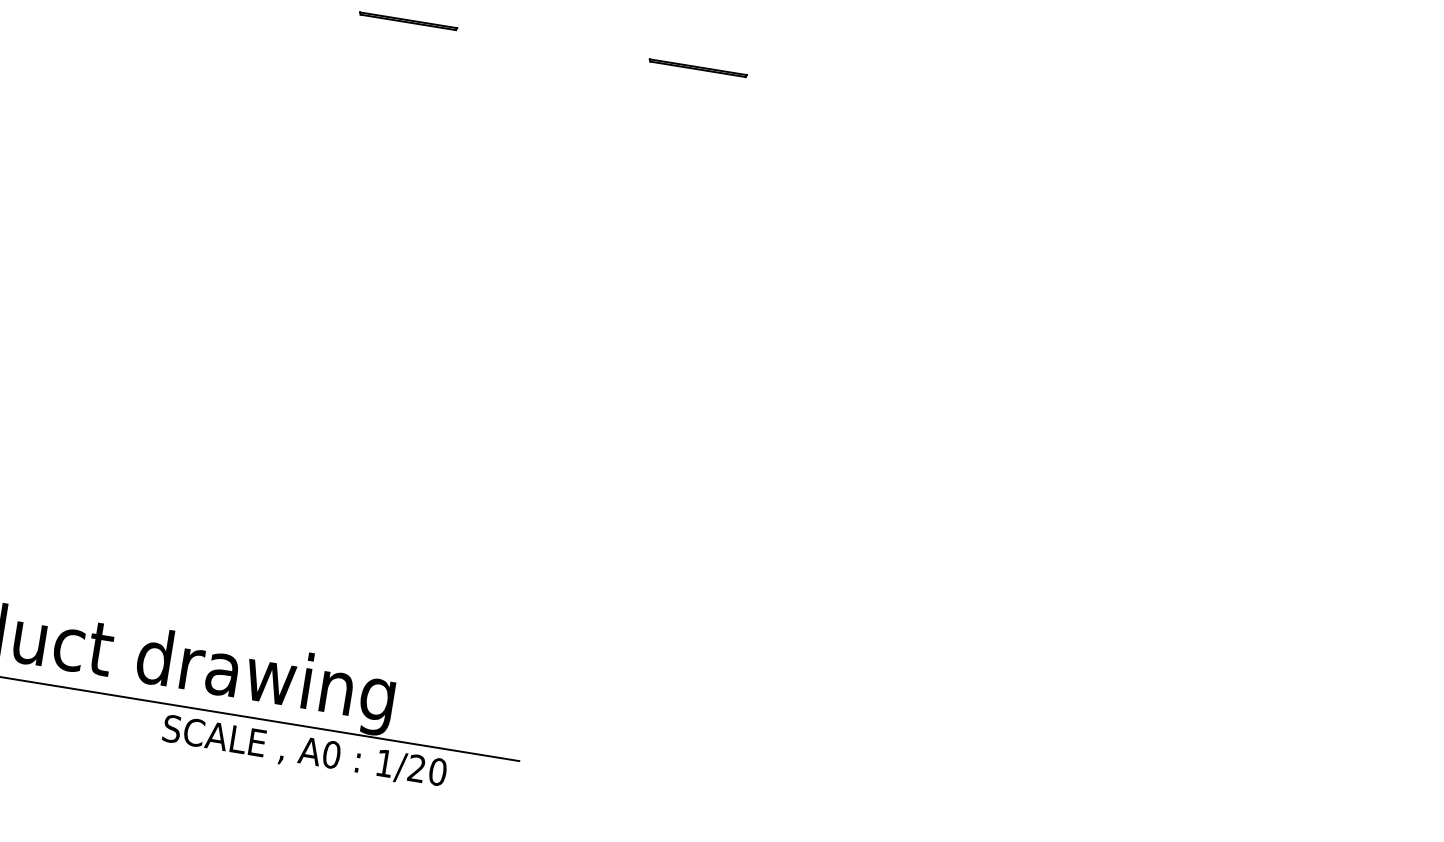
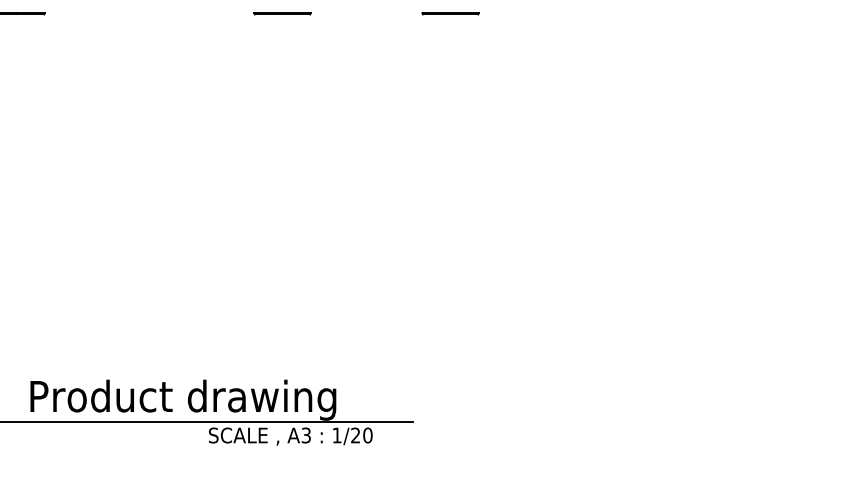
text: (332, 754) -> (306, 435), A0 -> A3

